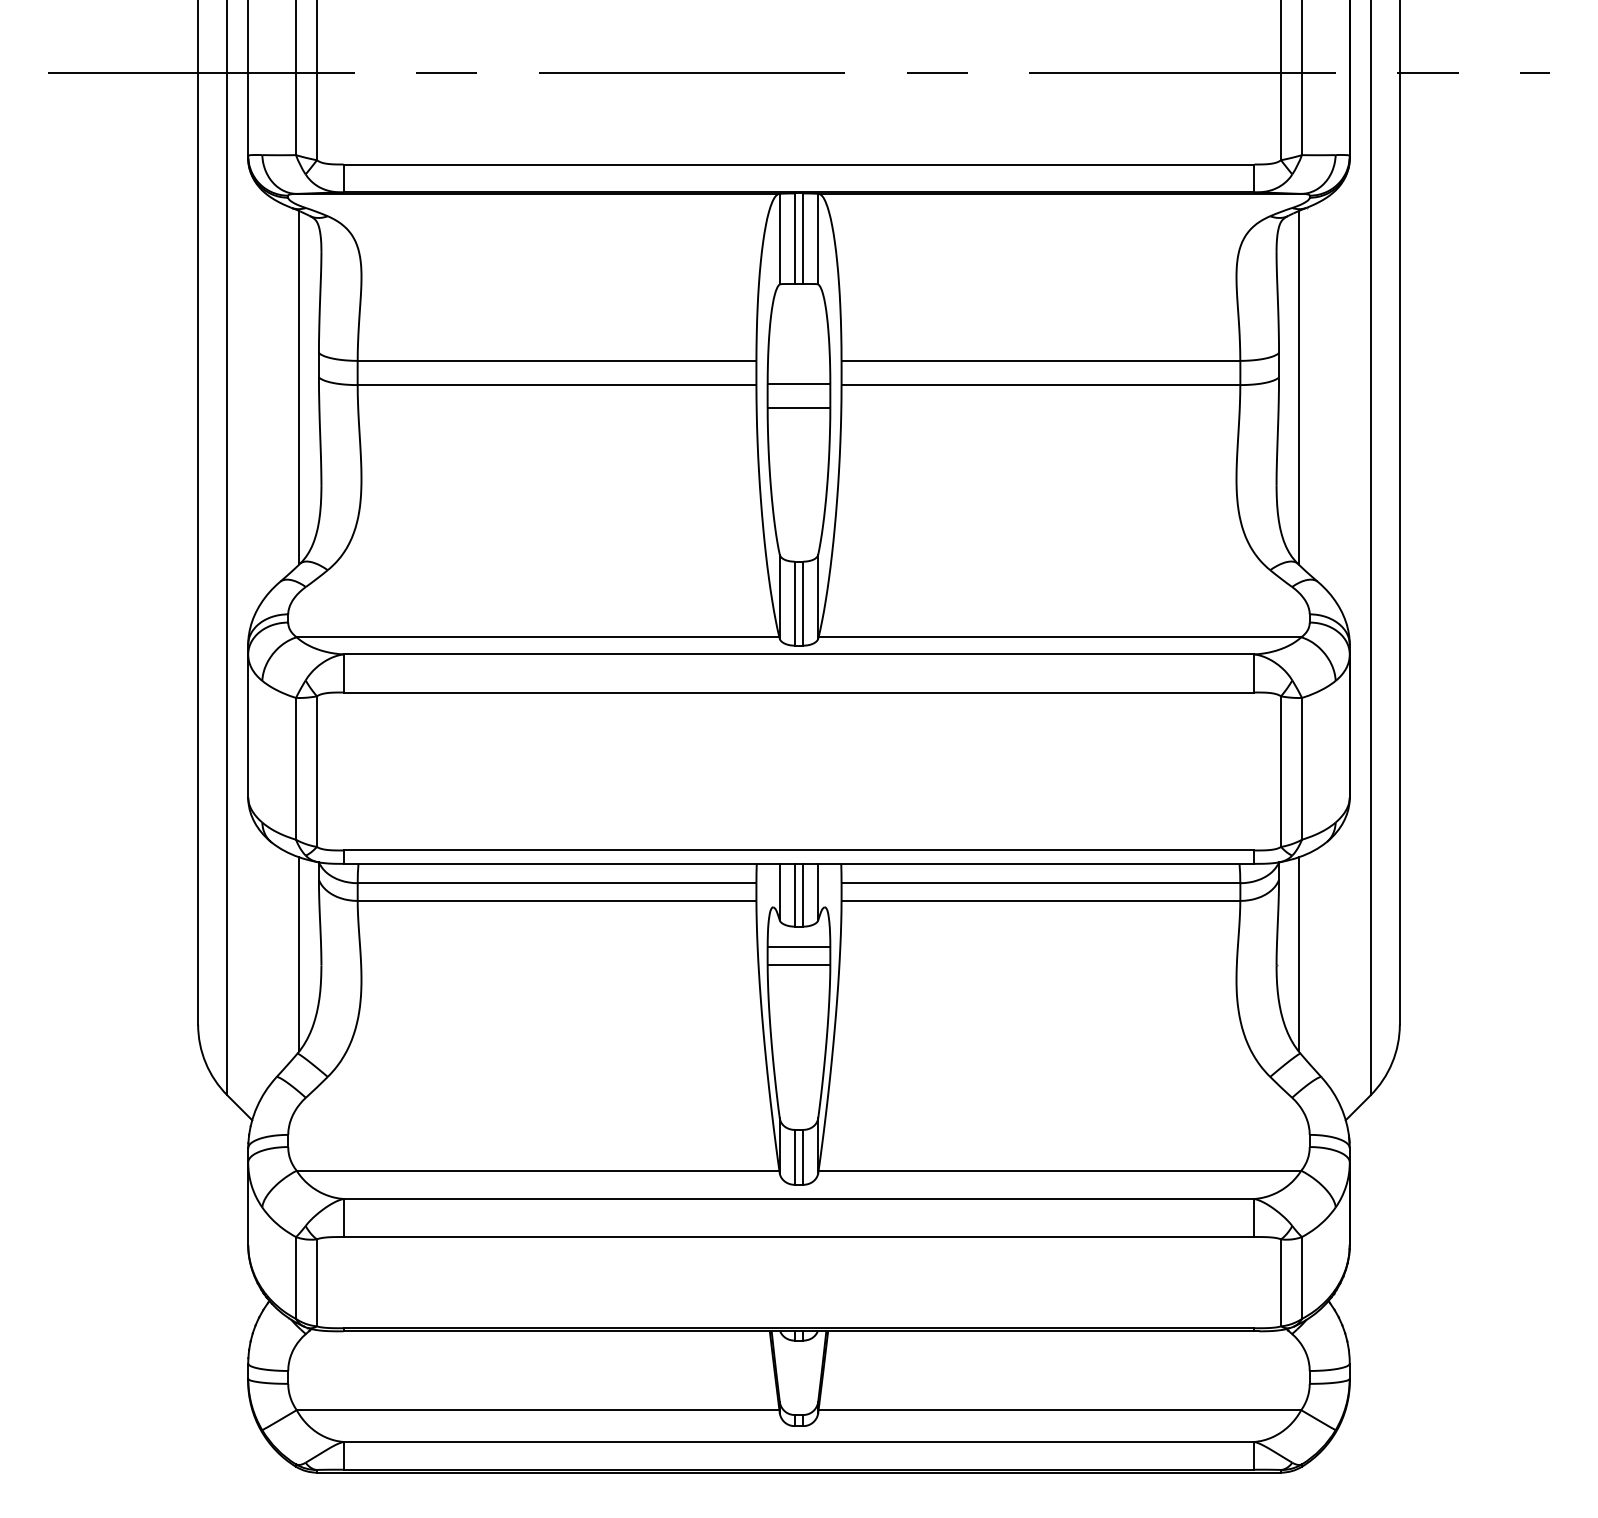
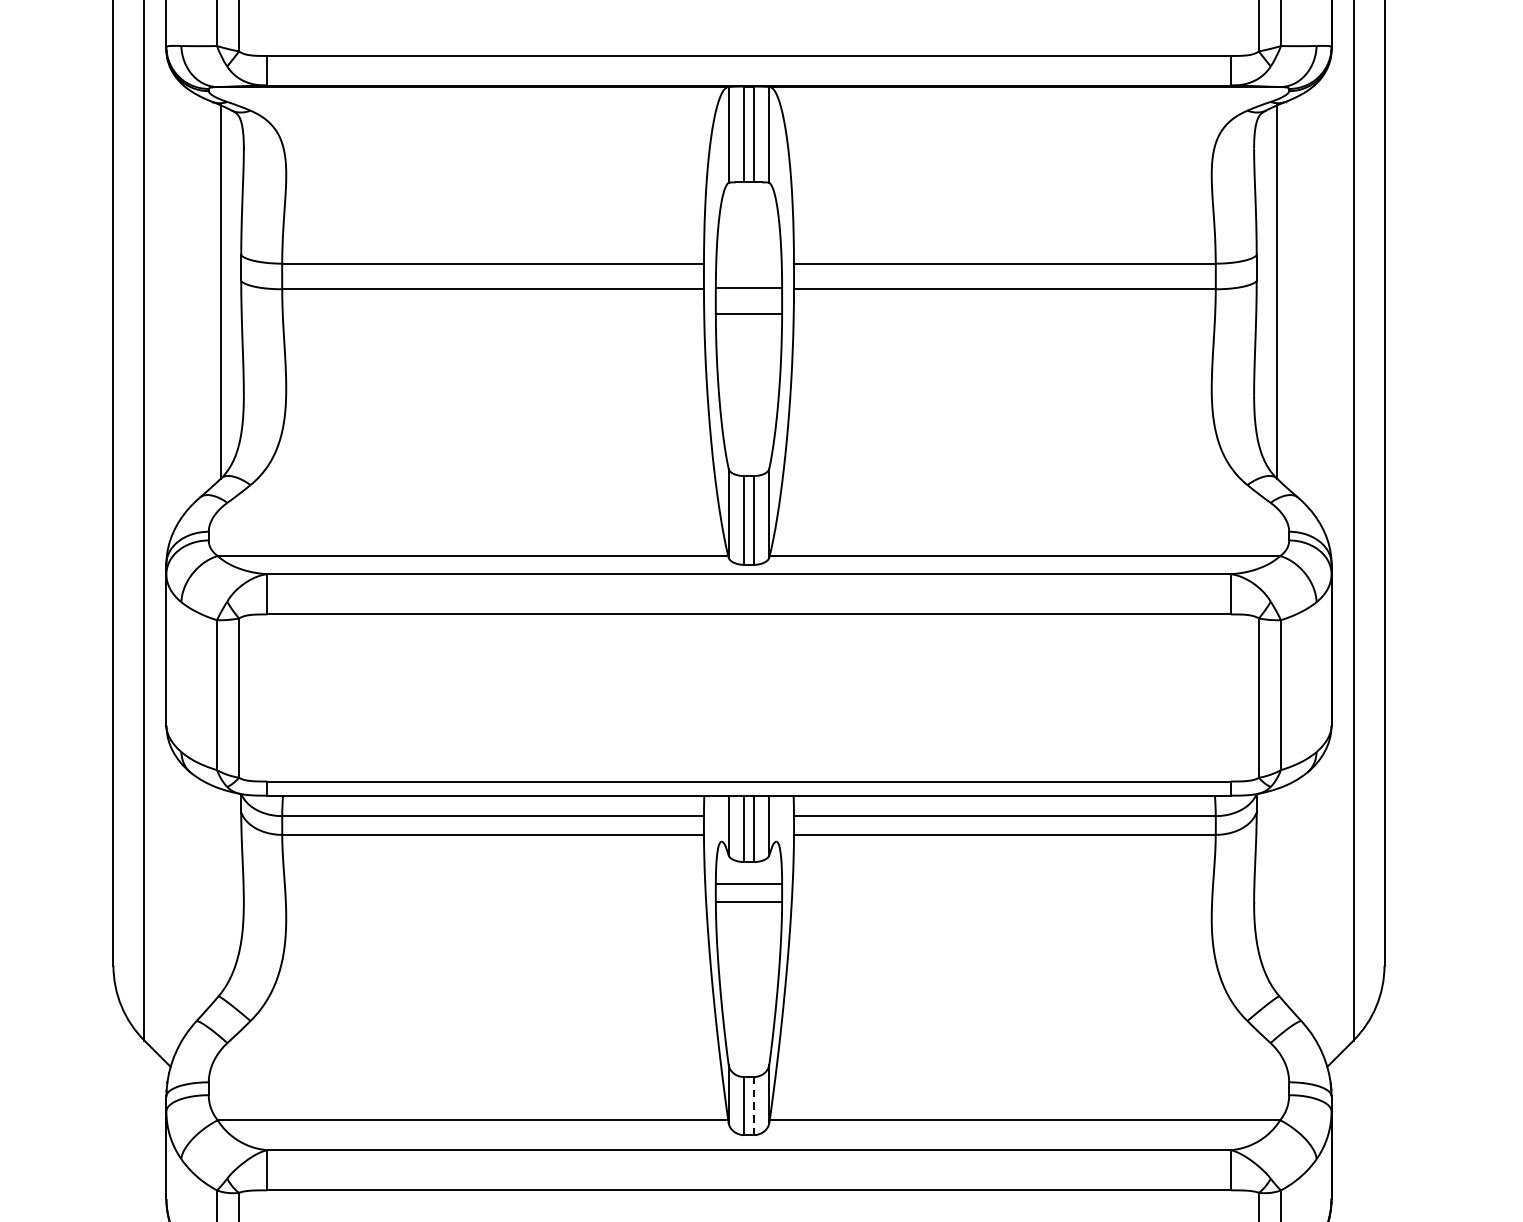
line: (299, 954) -> (220, 891), removed
line: (1298, 954) -> (1277, 891), removed
line: (803, 1157) -> (753, 1106), solid -> dashed

